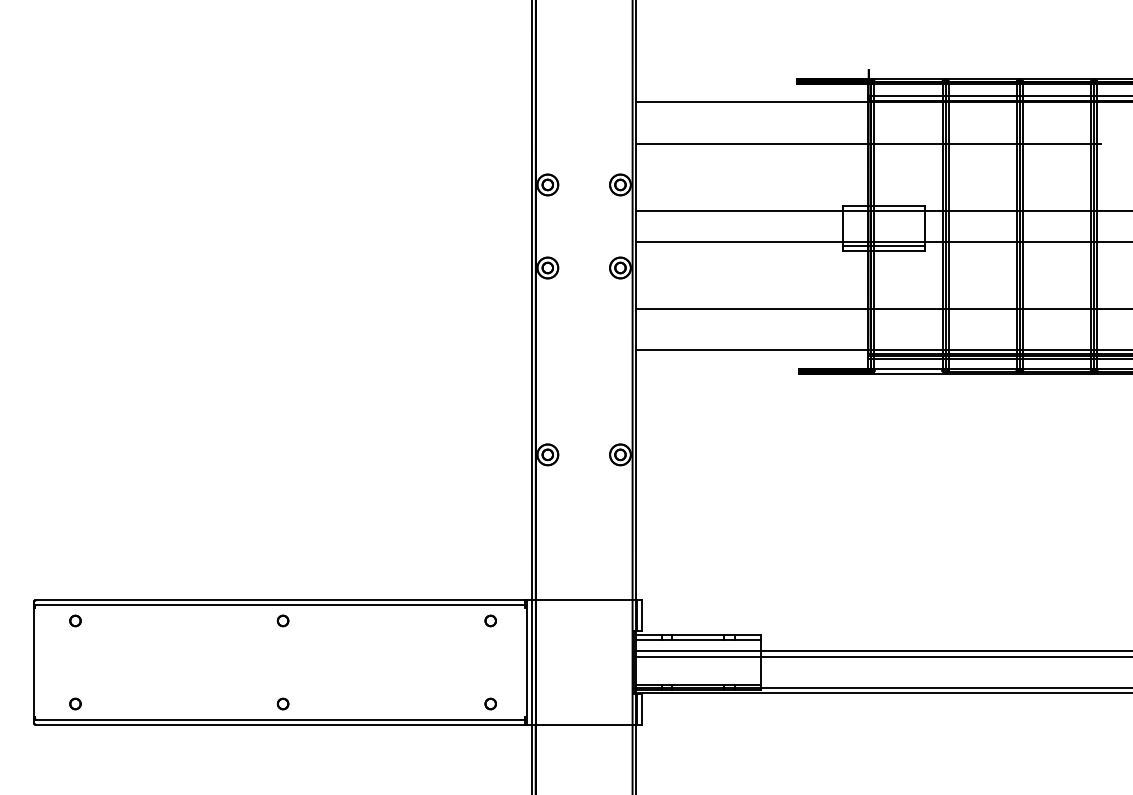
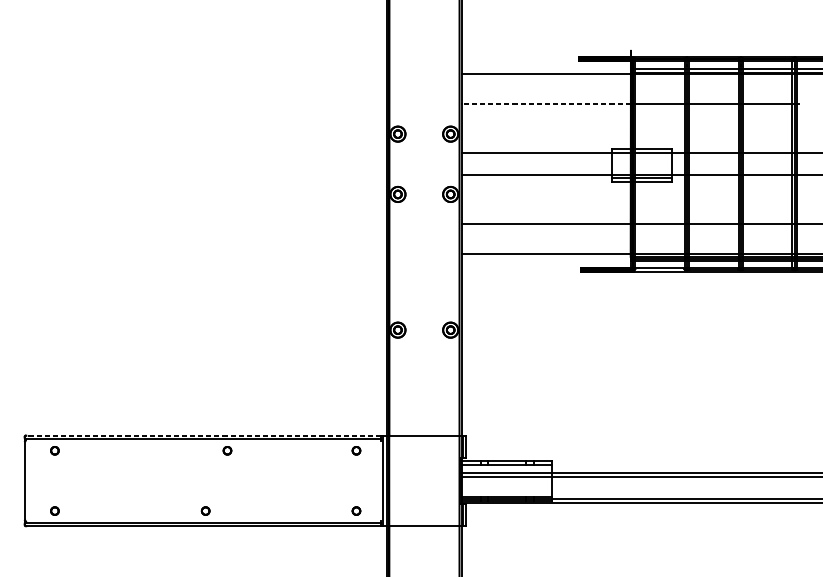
line: (751, 143) -> (545, 104), solid -> dashed
line: (279, 600) -> (203, 435), solid -> dashed
part: (282, 620) -> (227, 450), moved

